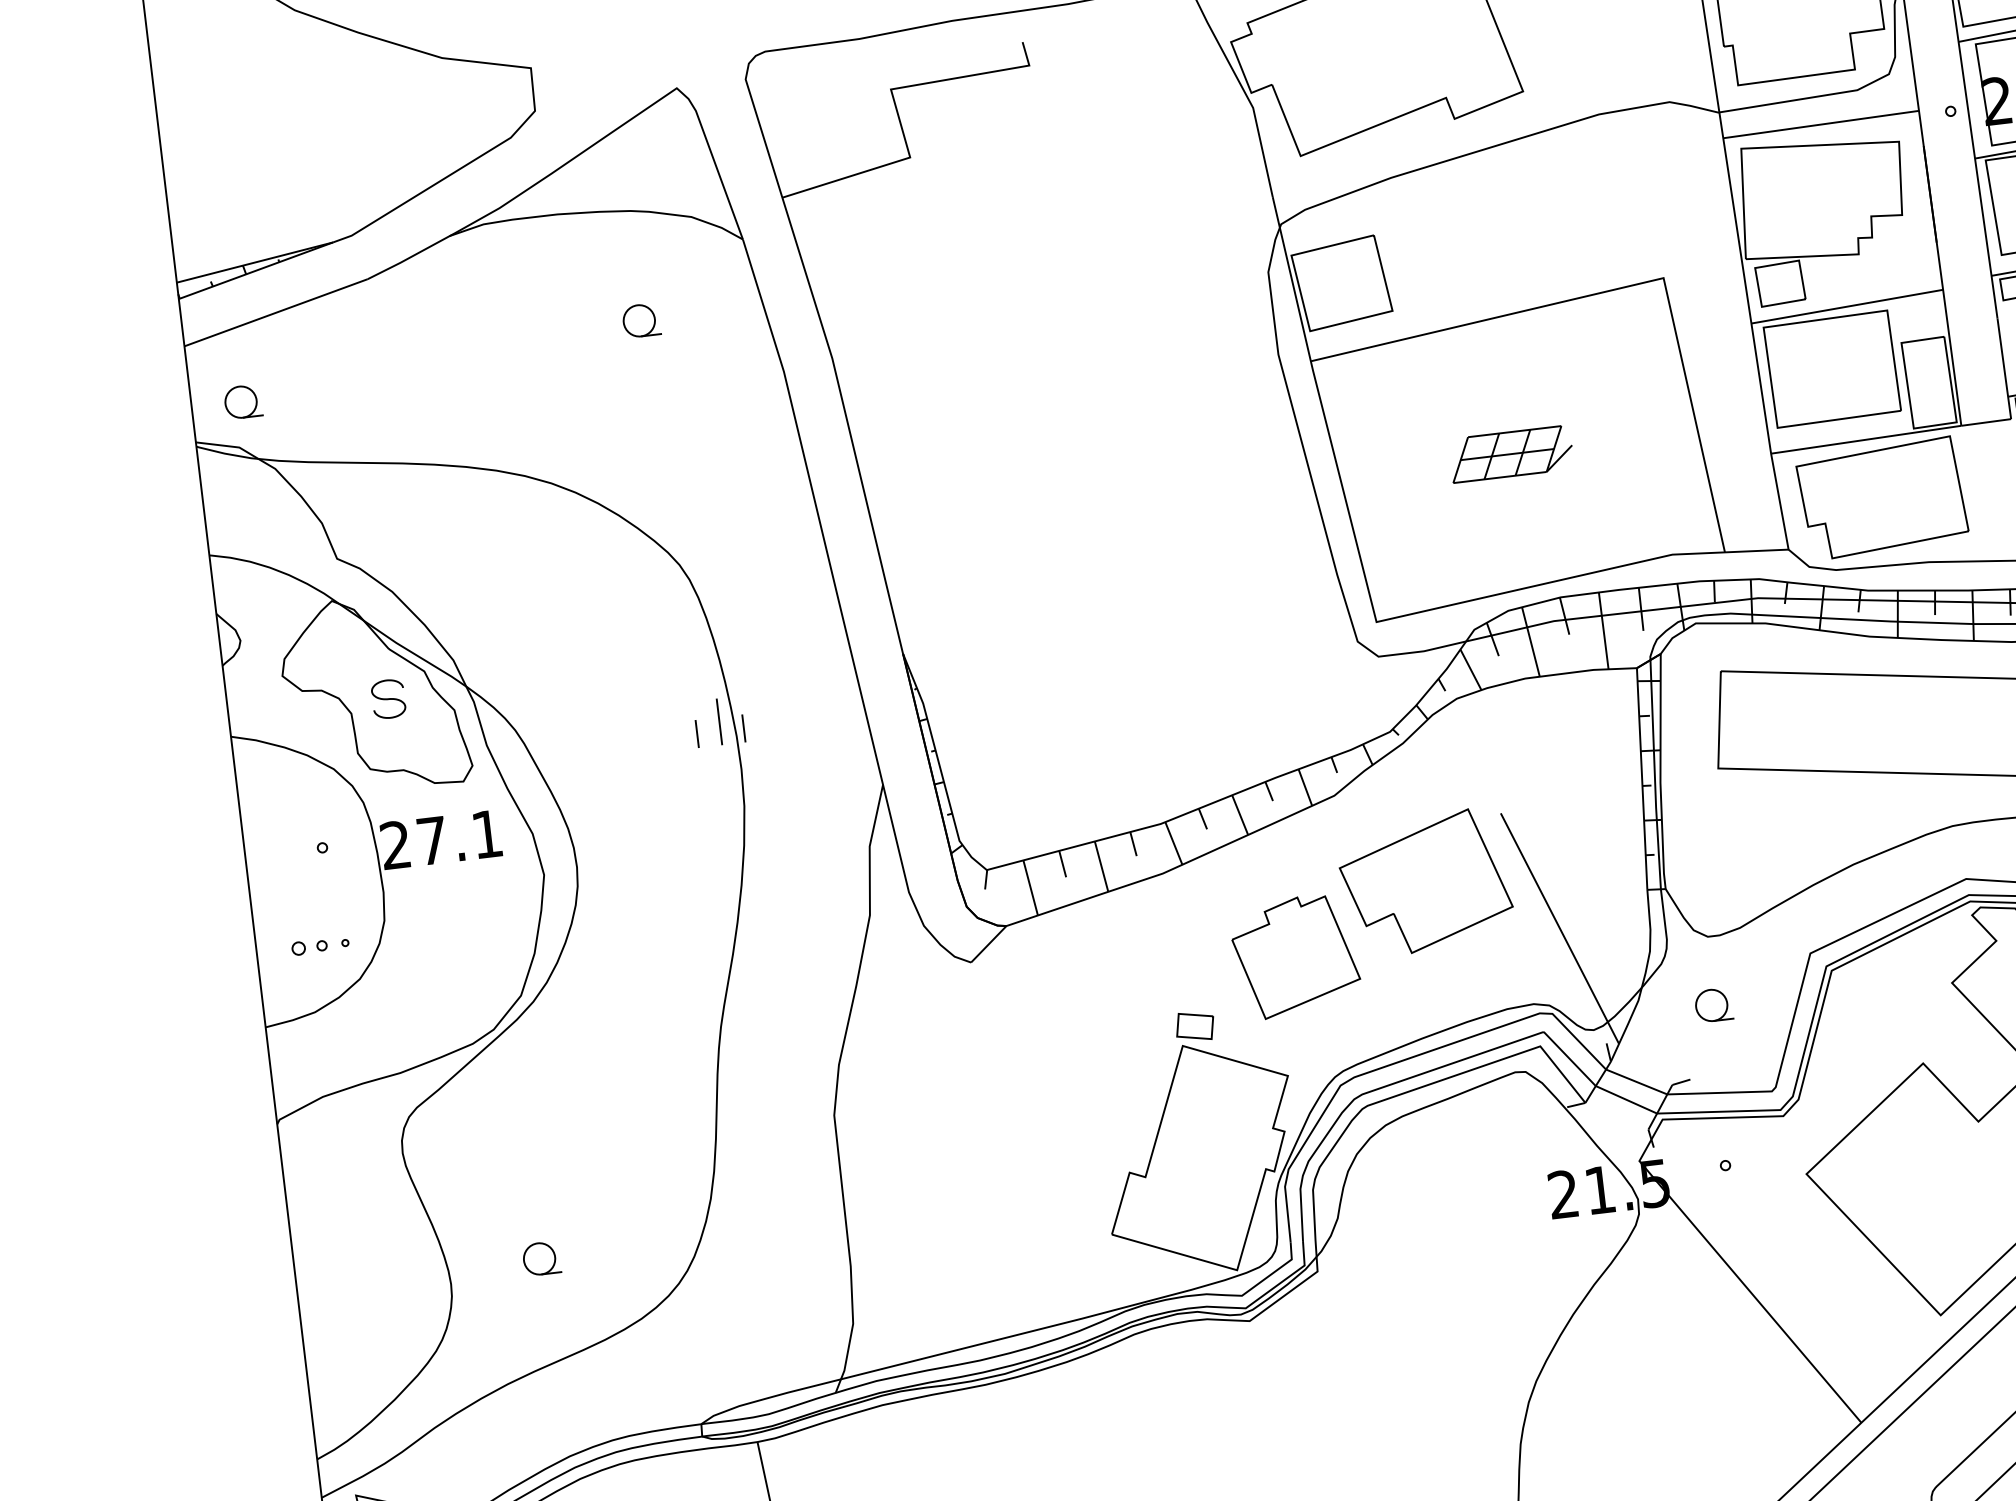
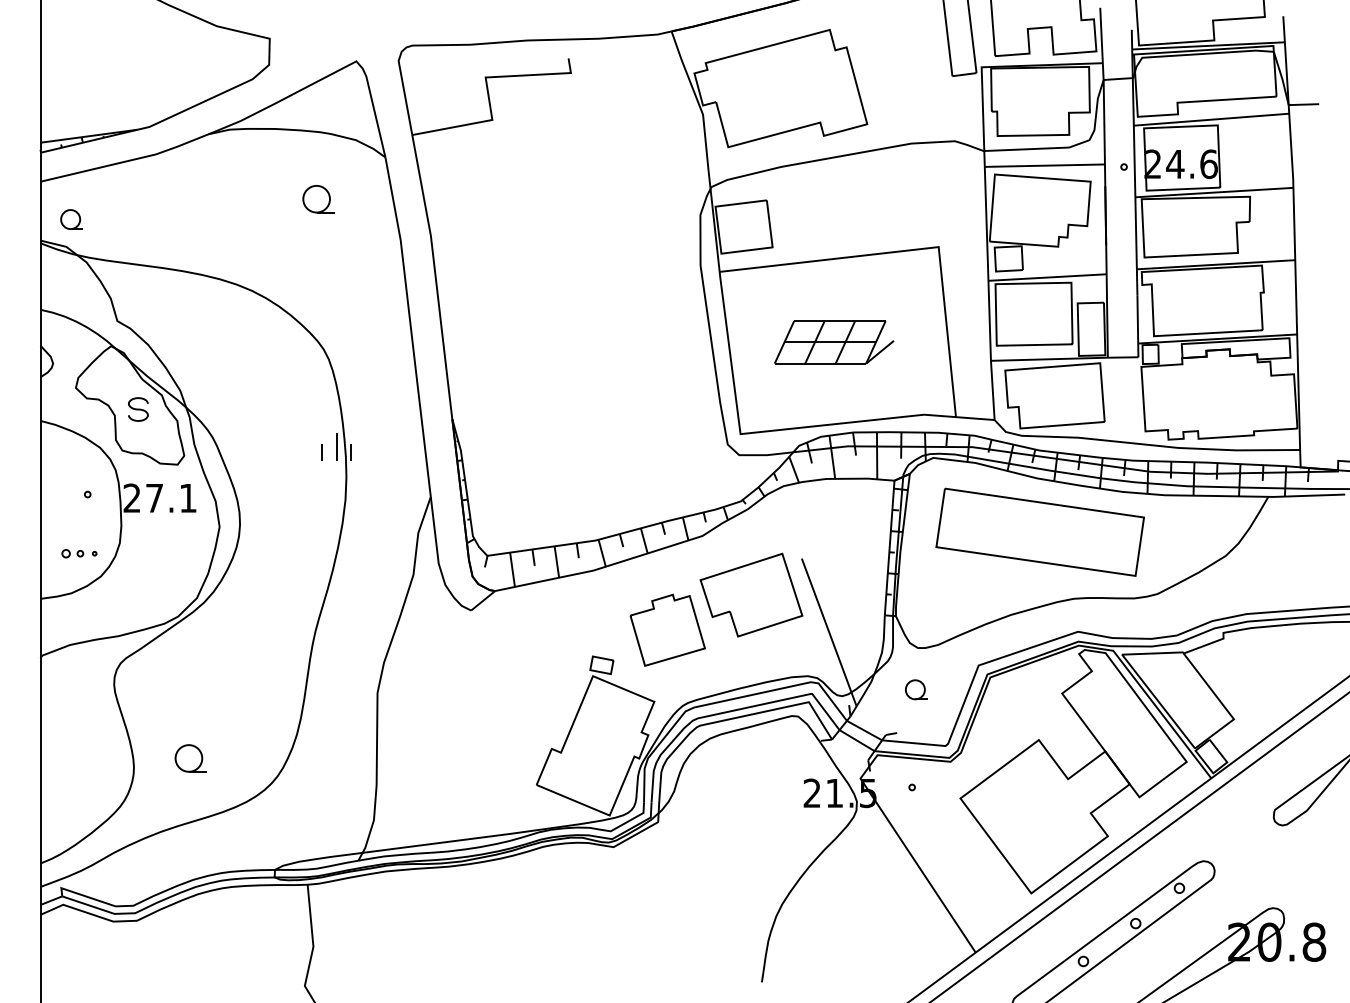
part: (639, 319) -> (317, 198), size x1.4
part: (1510, 454) -> (833, 342), size x1.6
part: (540, 1258) -> (189, 758), size x1.4

